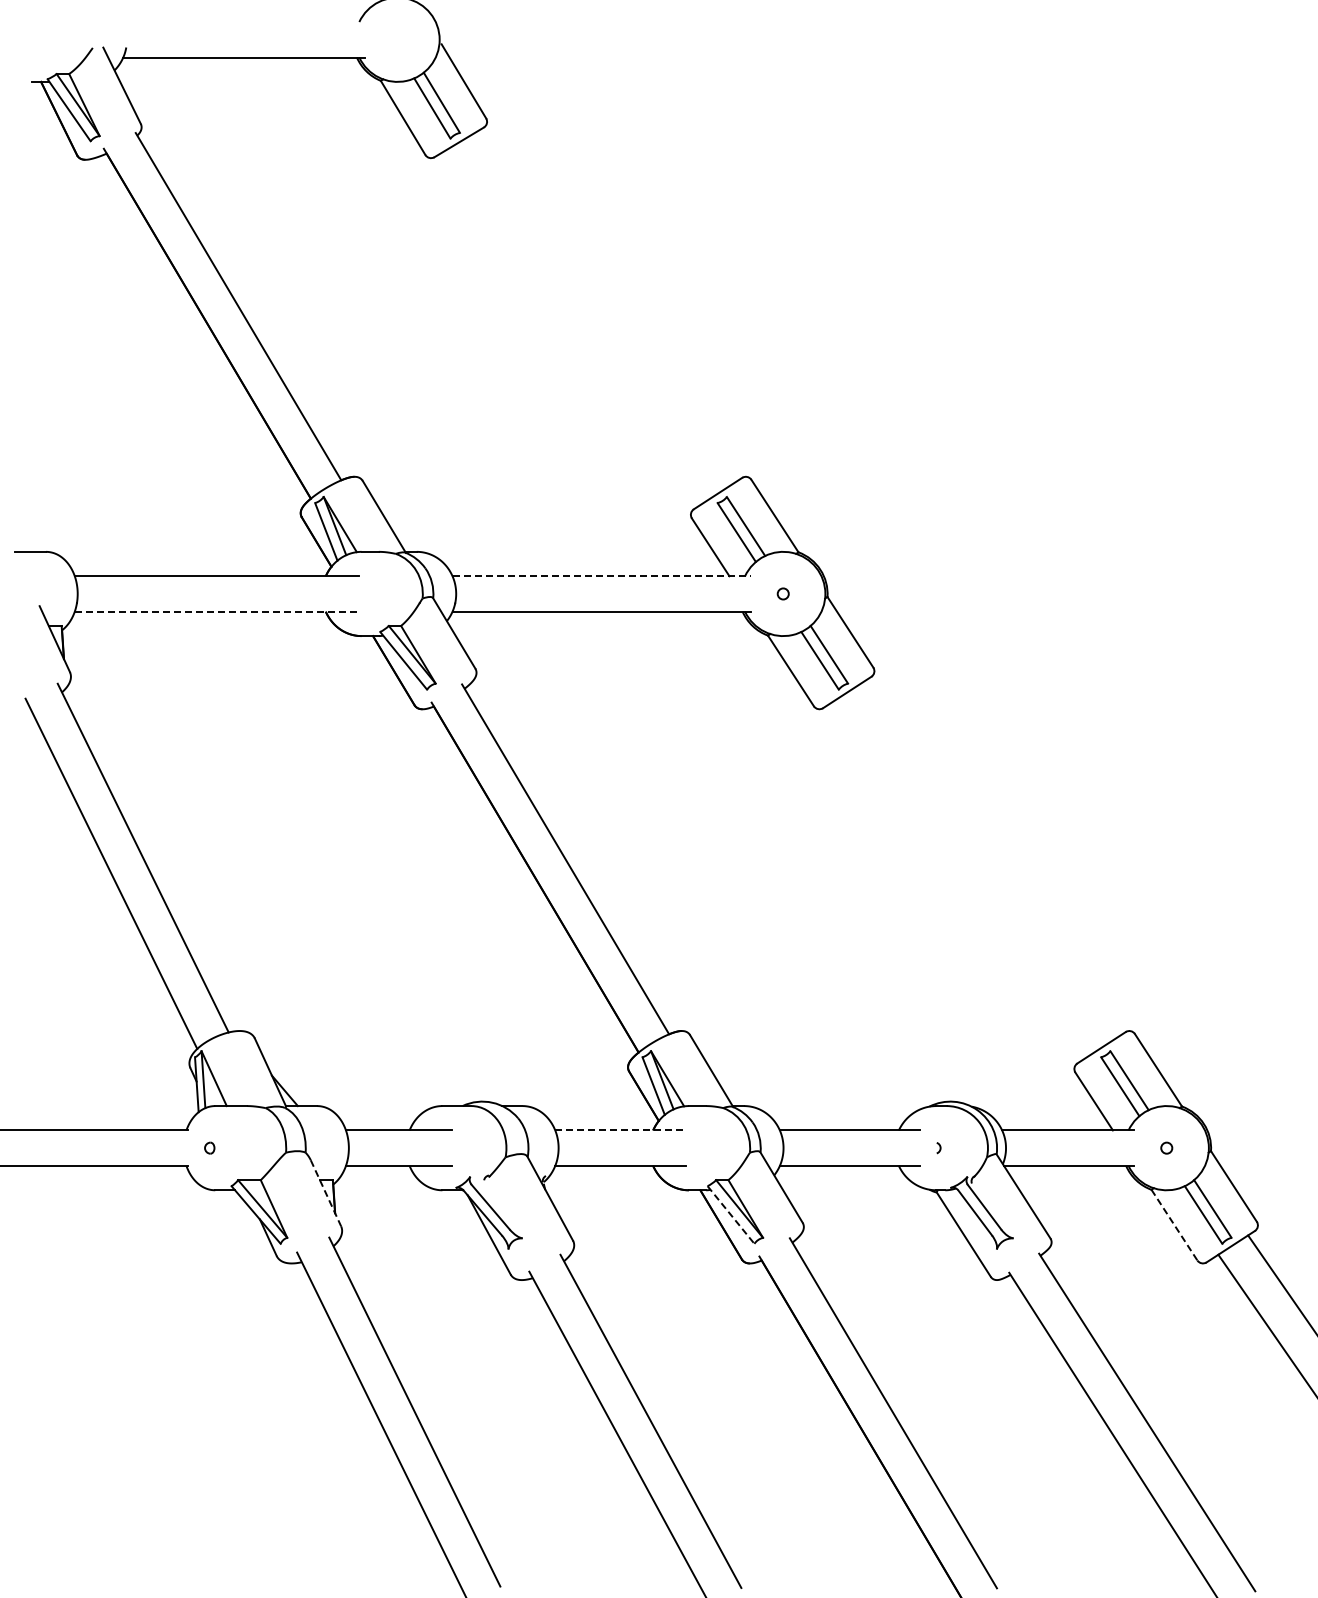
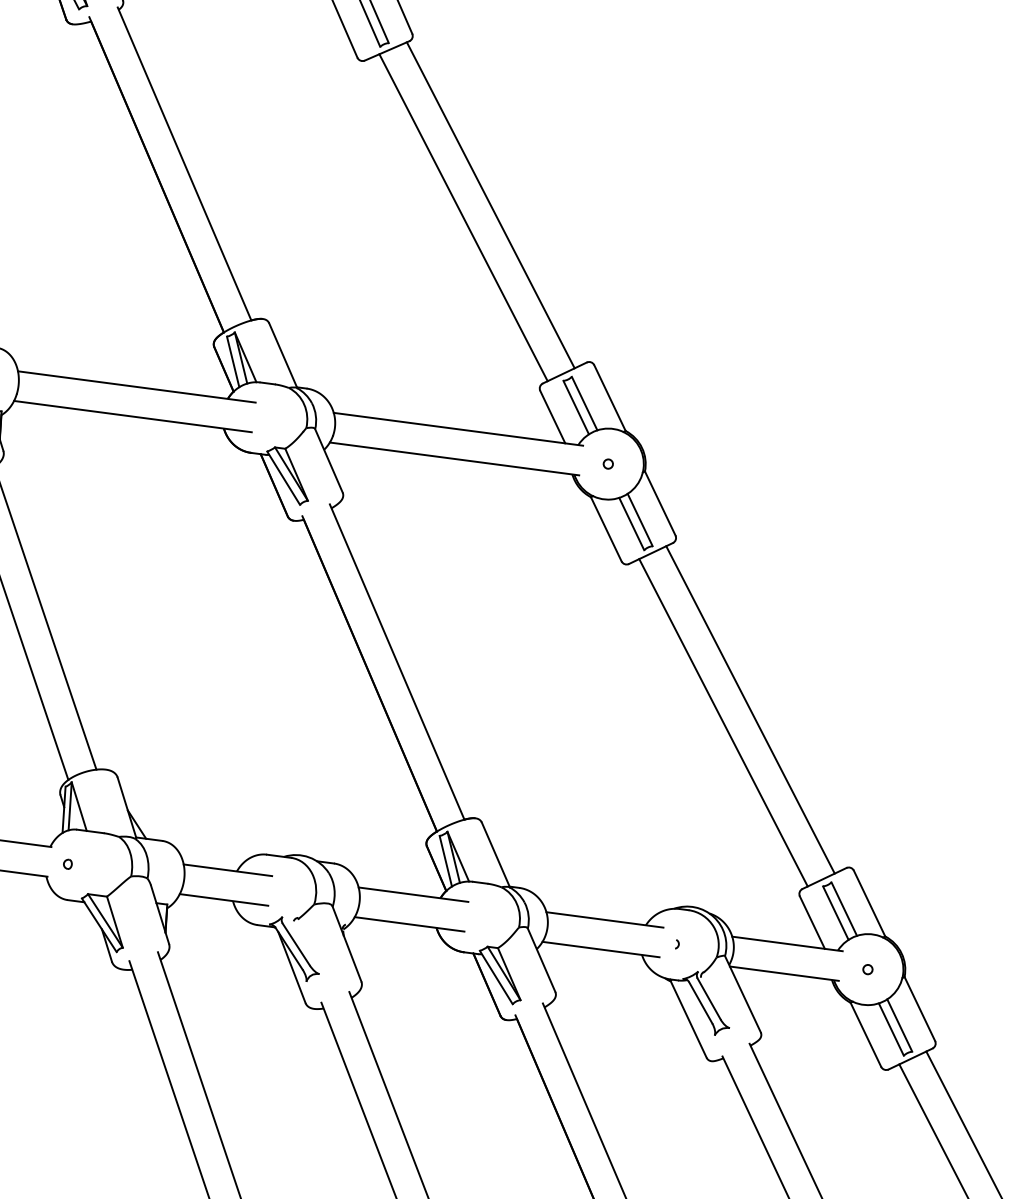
line: (604, 307) -> (490, 204), added
line: (574, 326) -> (463, 217), added
line: (602, 576) -> (459, 429), dashed -> solid
line: (217, 611) -> (133, 416), dashed -> solid
line: (988, 860) -> (750, 709), added
line: (958, 879) -> (723, 722), added
line: (620, 1130) -> (413, 894), dashed -> solid
line: (326, 1193) -> (160, 915), dashed -> solid
line: (731, 1215) -> (496, 978), dashed -> solid
line: (1174, 1225) -> (865, 1035), dashed -> solid

